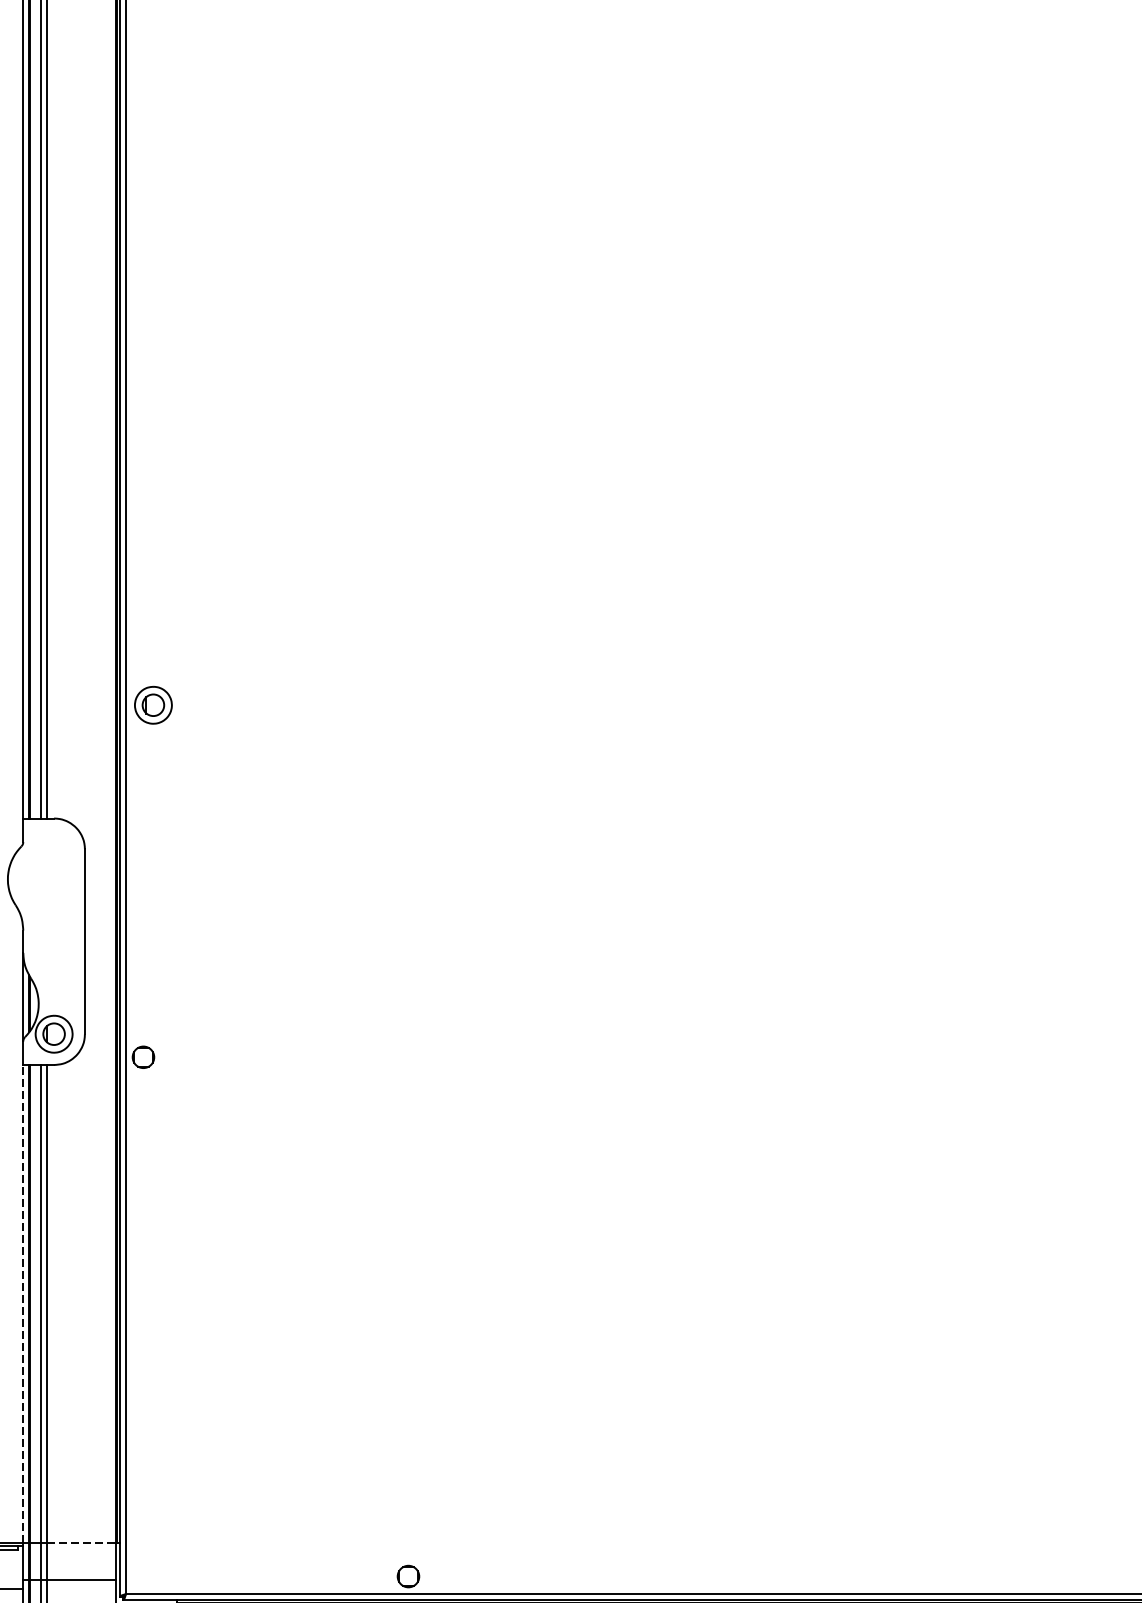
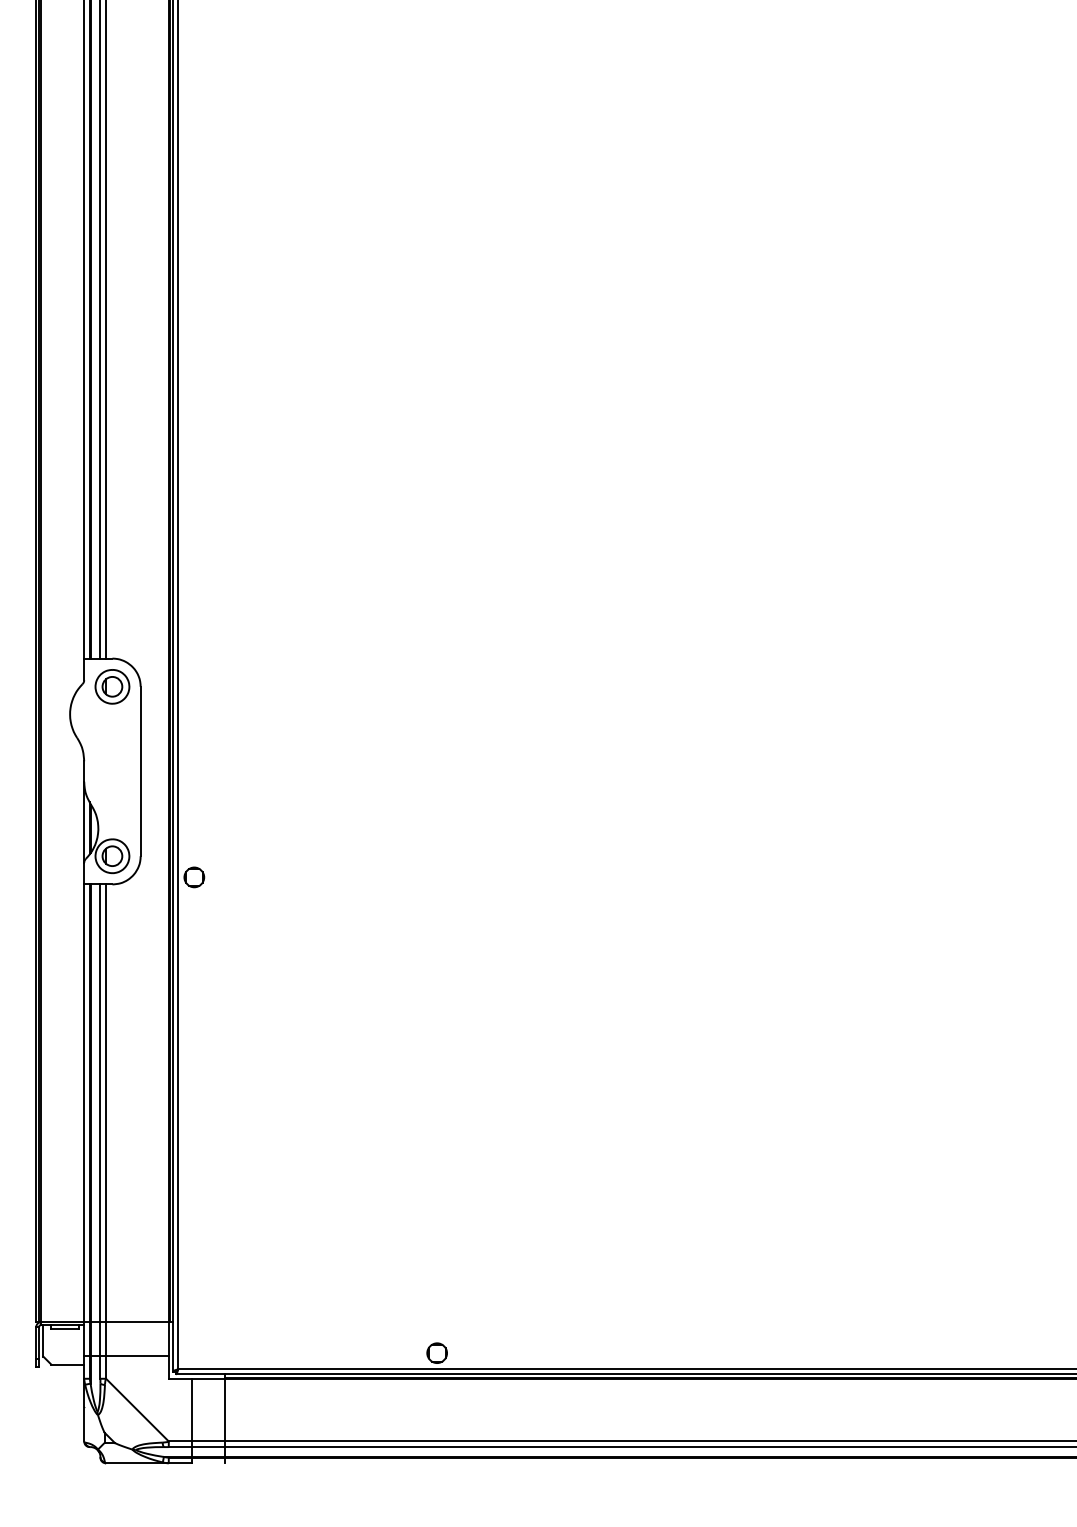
part: (153, 704) -> (112, 686), moved
line: (23, 1304) -> (84, 1103), dashed -> solid
line: (82, 1543) -> (138, 1322), dashed -> solid

